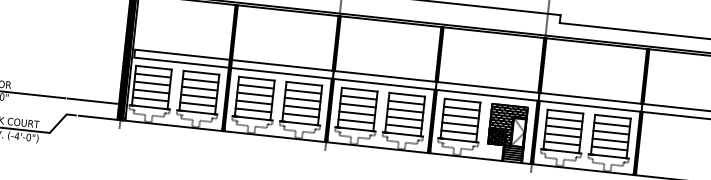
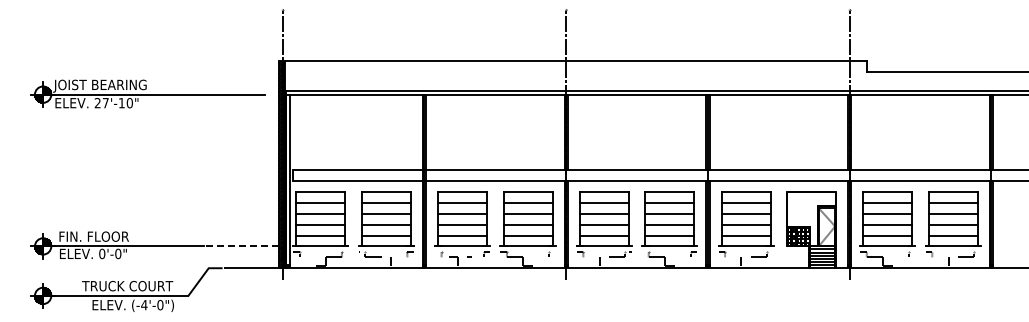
line: (92, 101) -> (242, 246), solid -> dashed
hatch: (508, 125) -> (811, 218), removed

